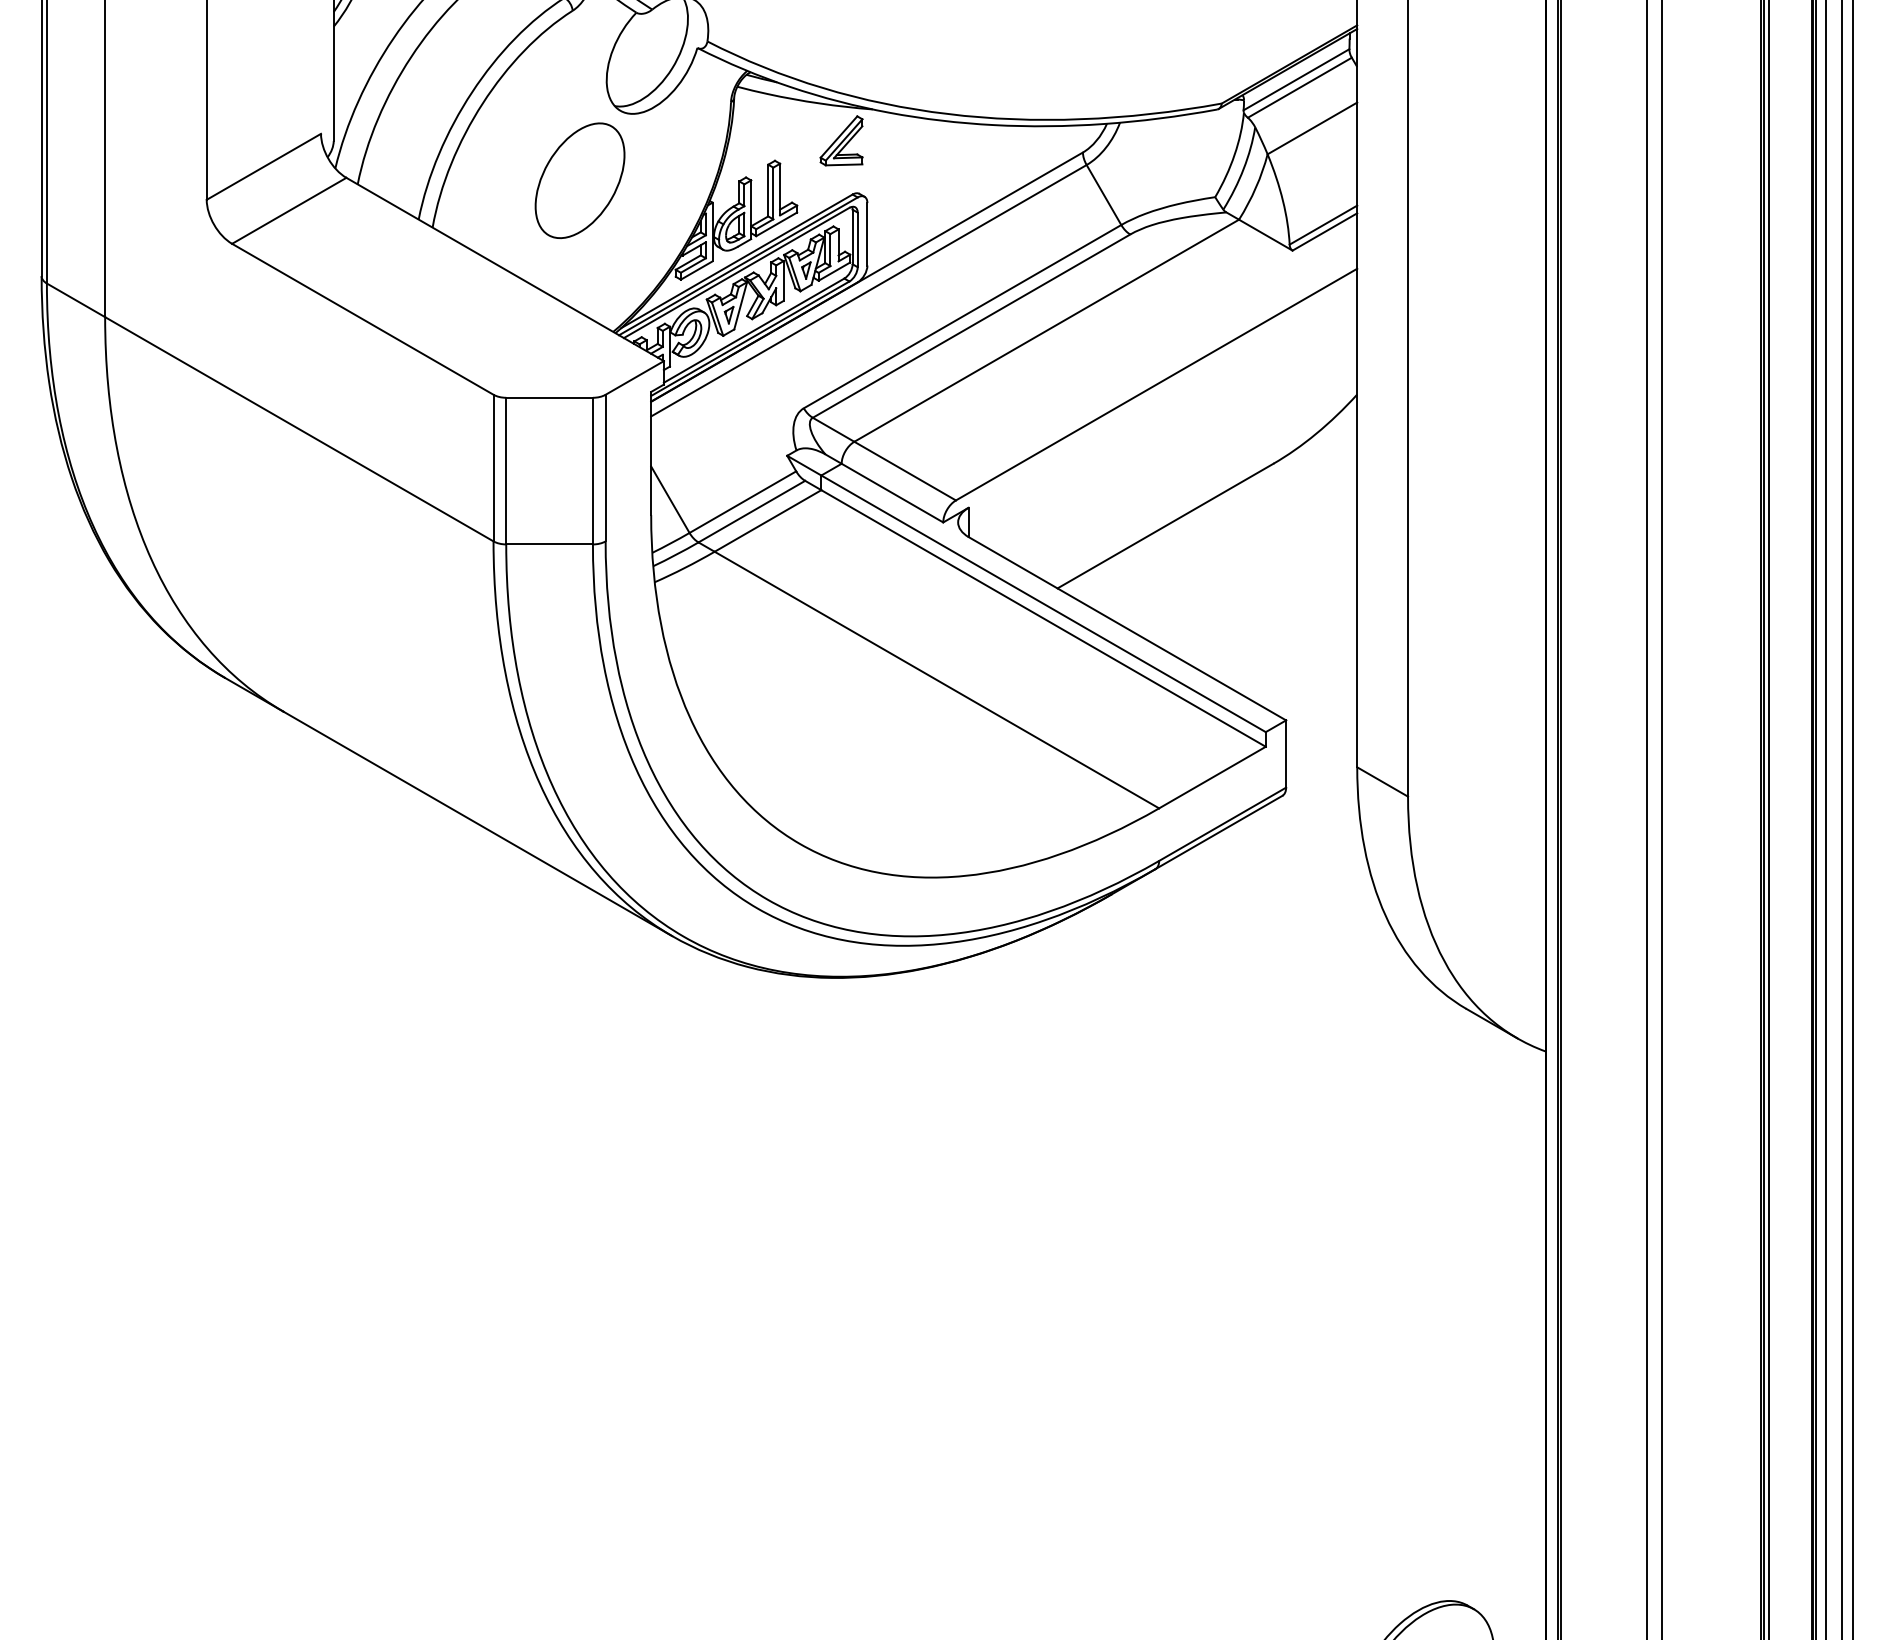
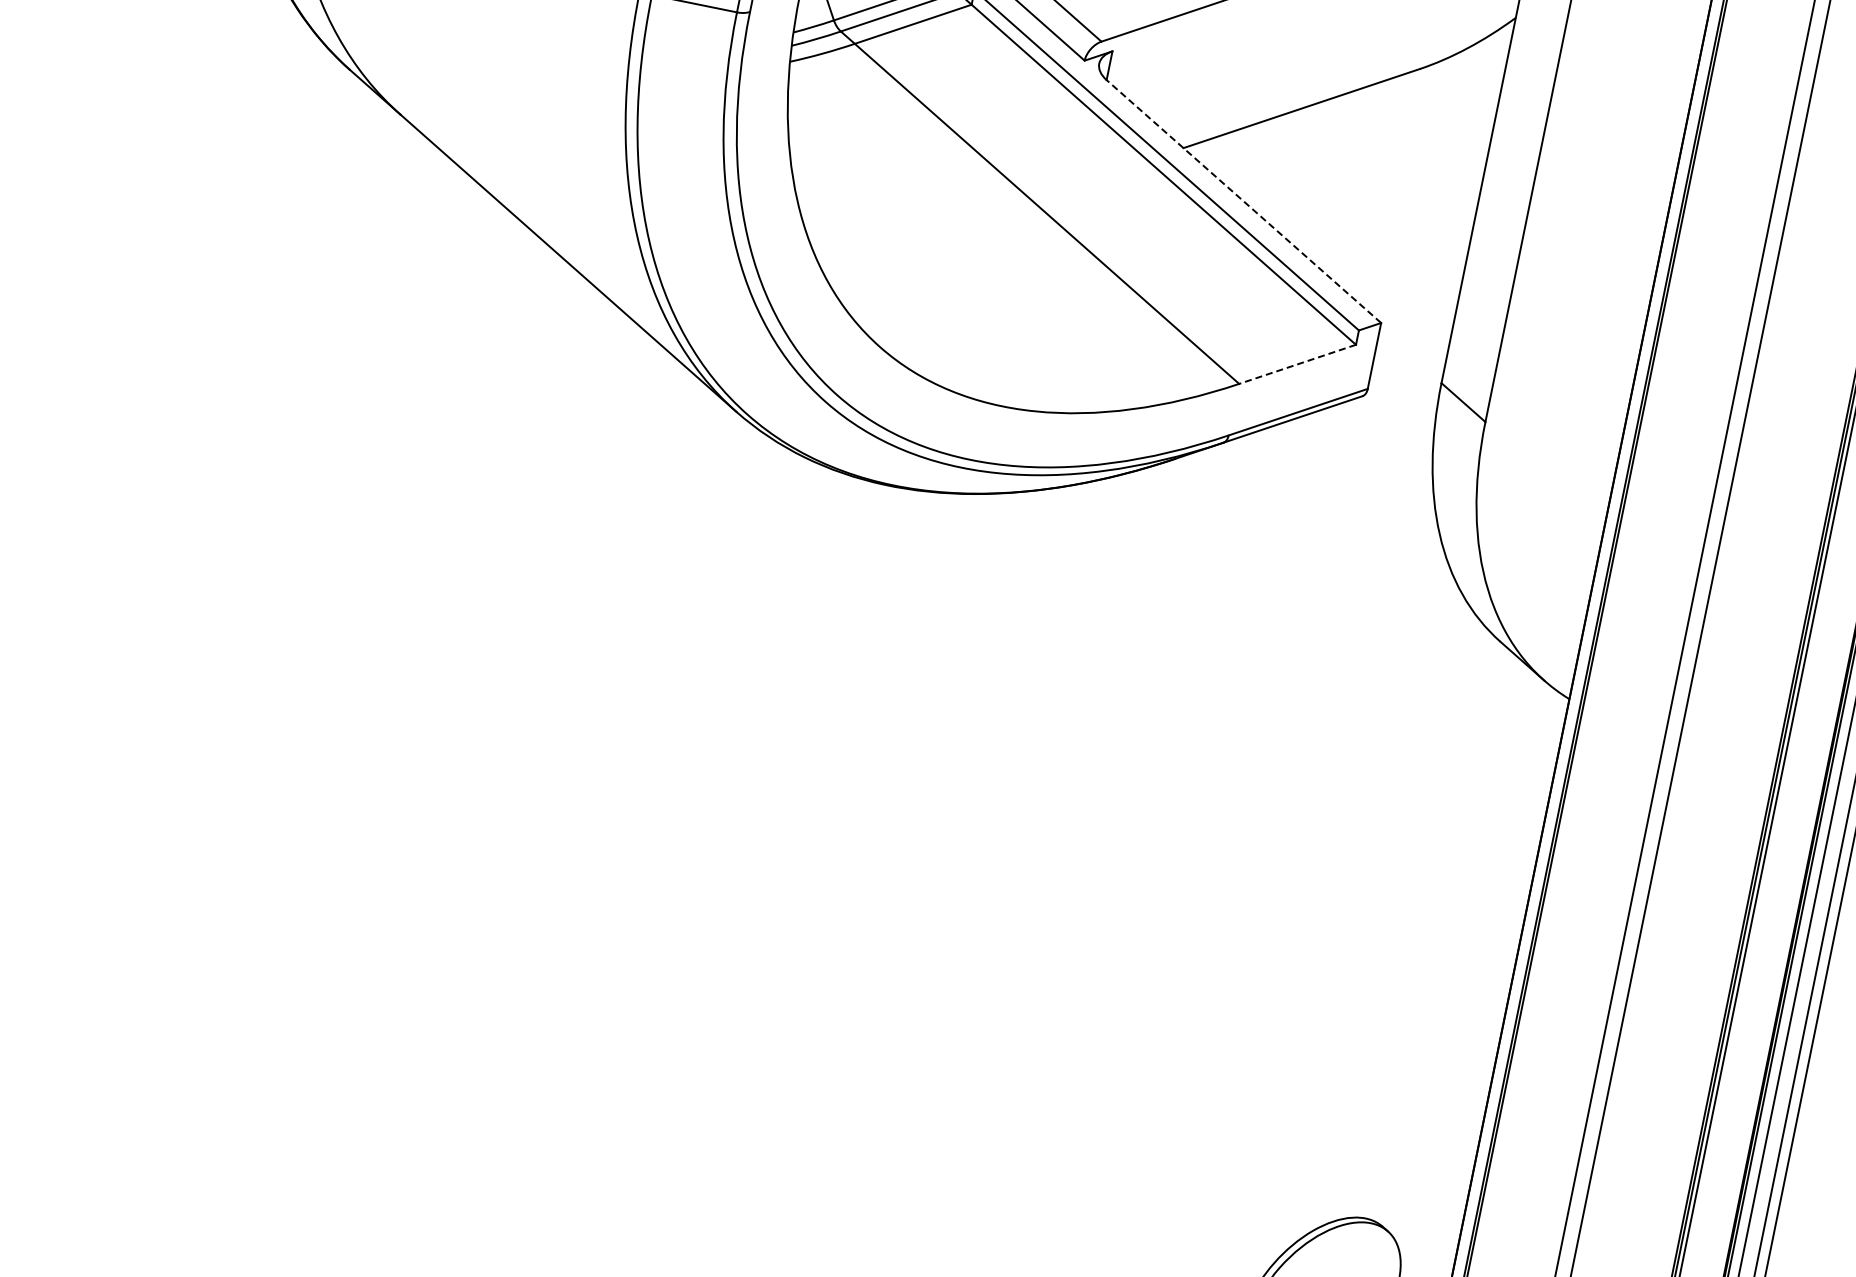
line: (1126, 628) -> (1243, 201), solid -> dashed
line: (1212, 777) -> (1297, 364), solid -> dashed

